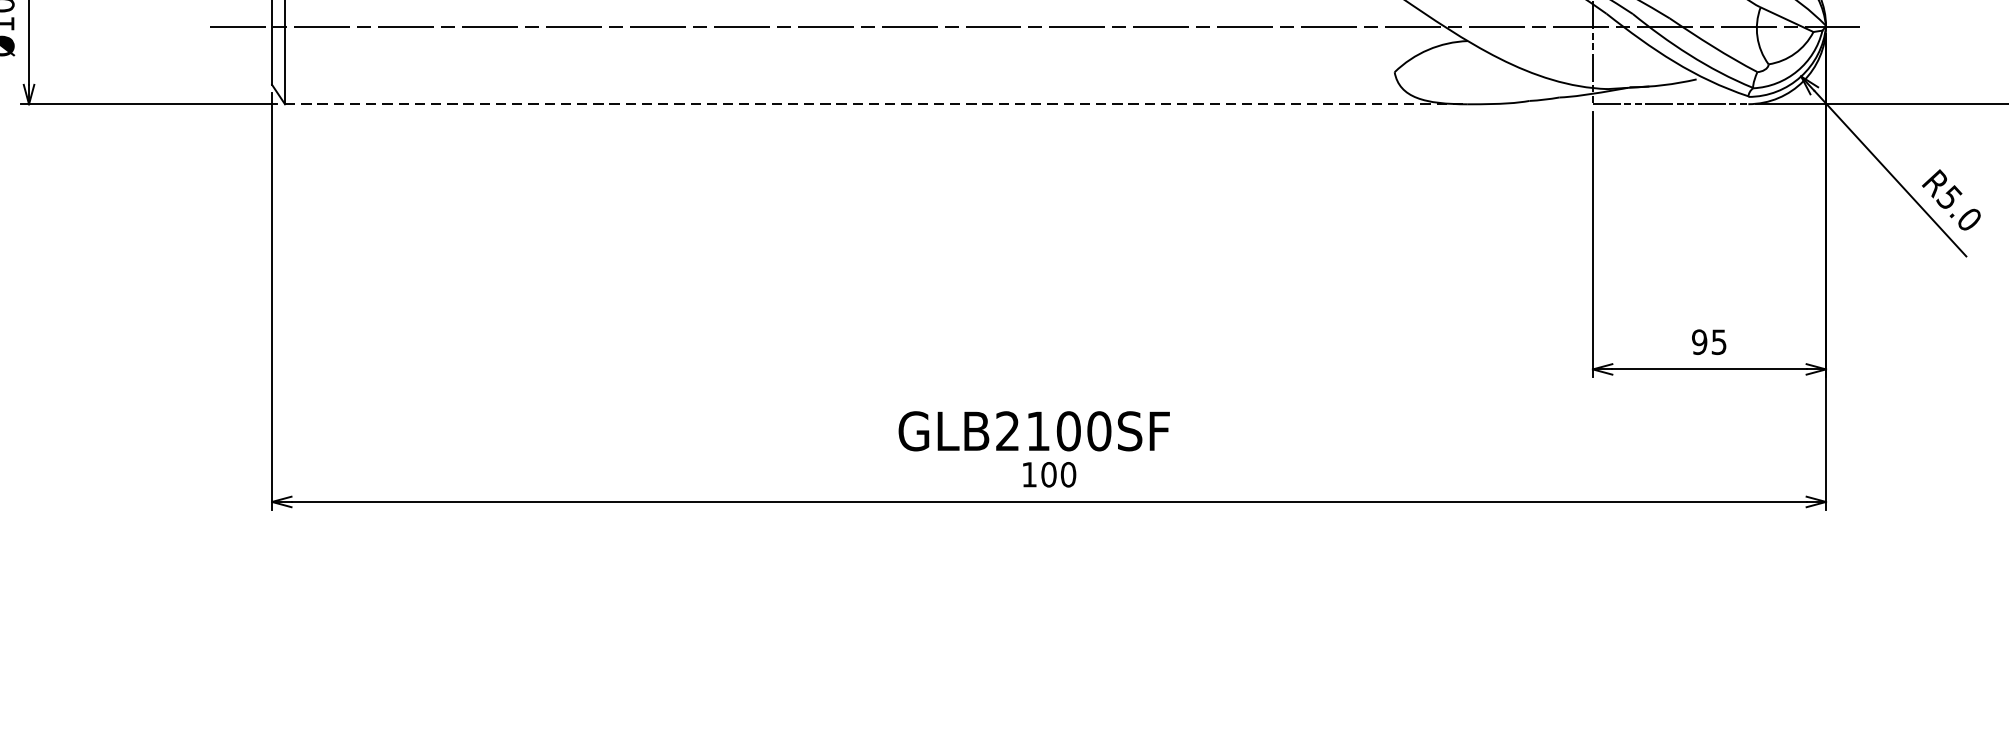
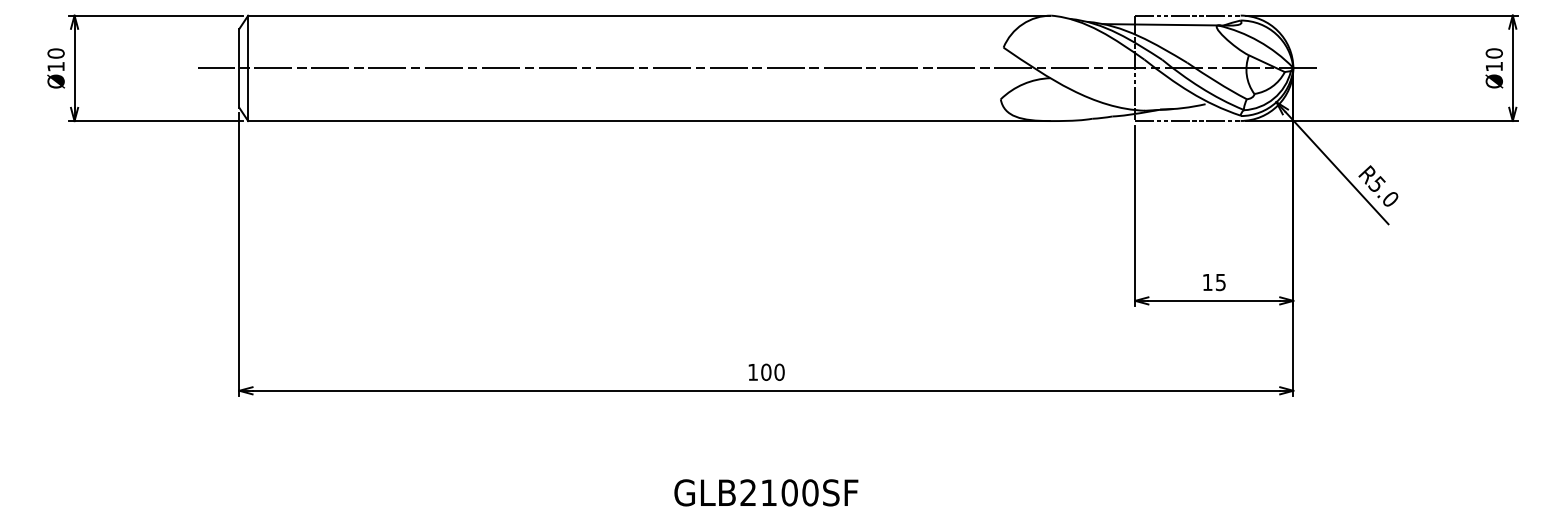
line: (876, 104) -> (649, 121), dashed -> solid
text: (1699, 342) -> (1207, 282), 95 -> 15
text: (1034, 430) -> (766, 492), moved

